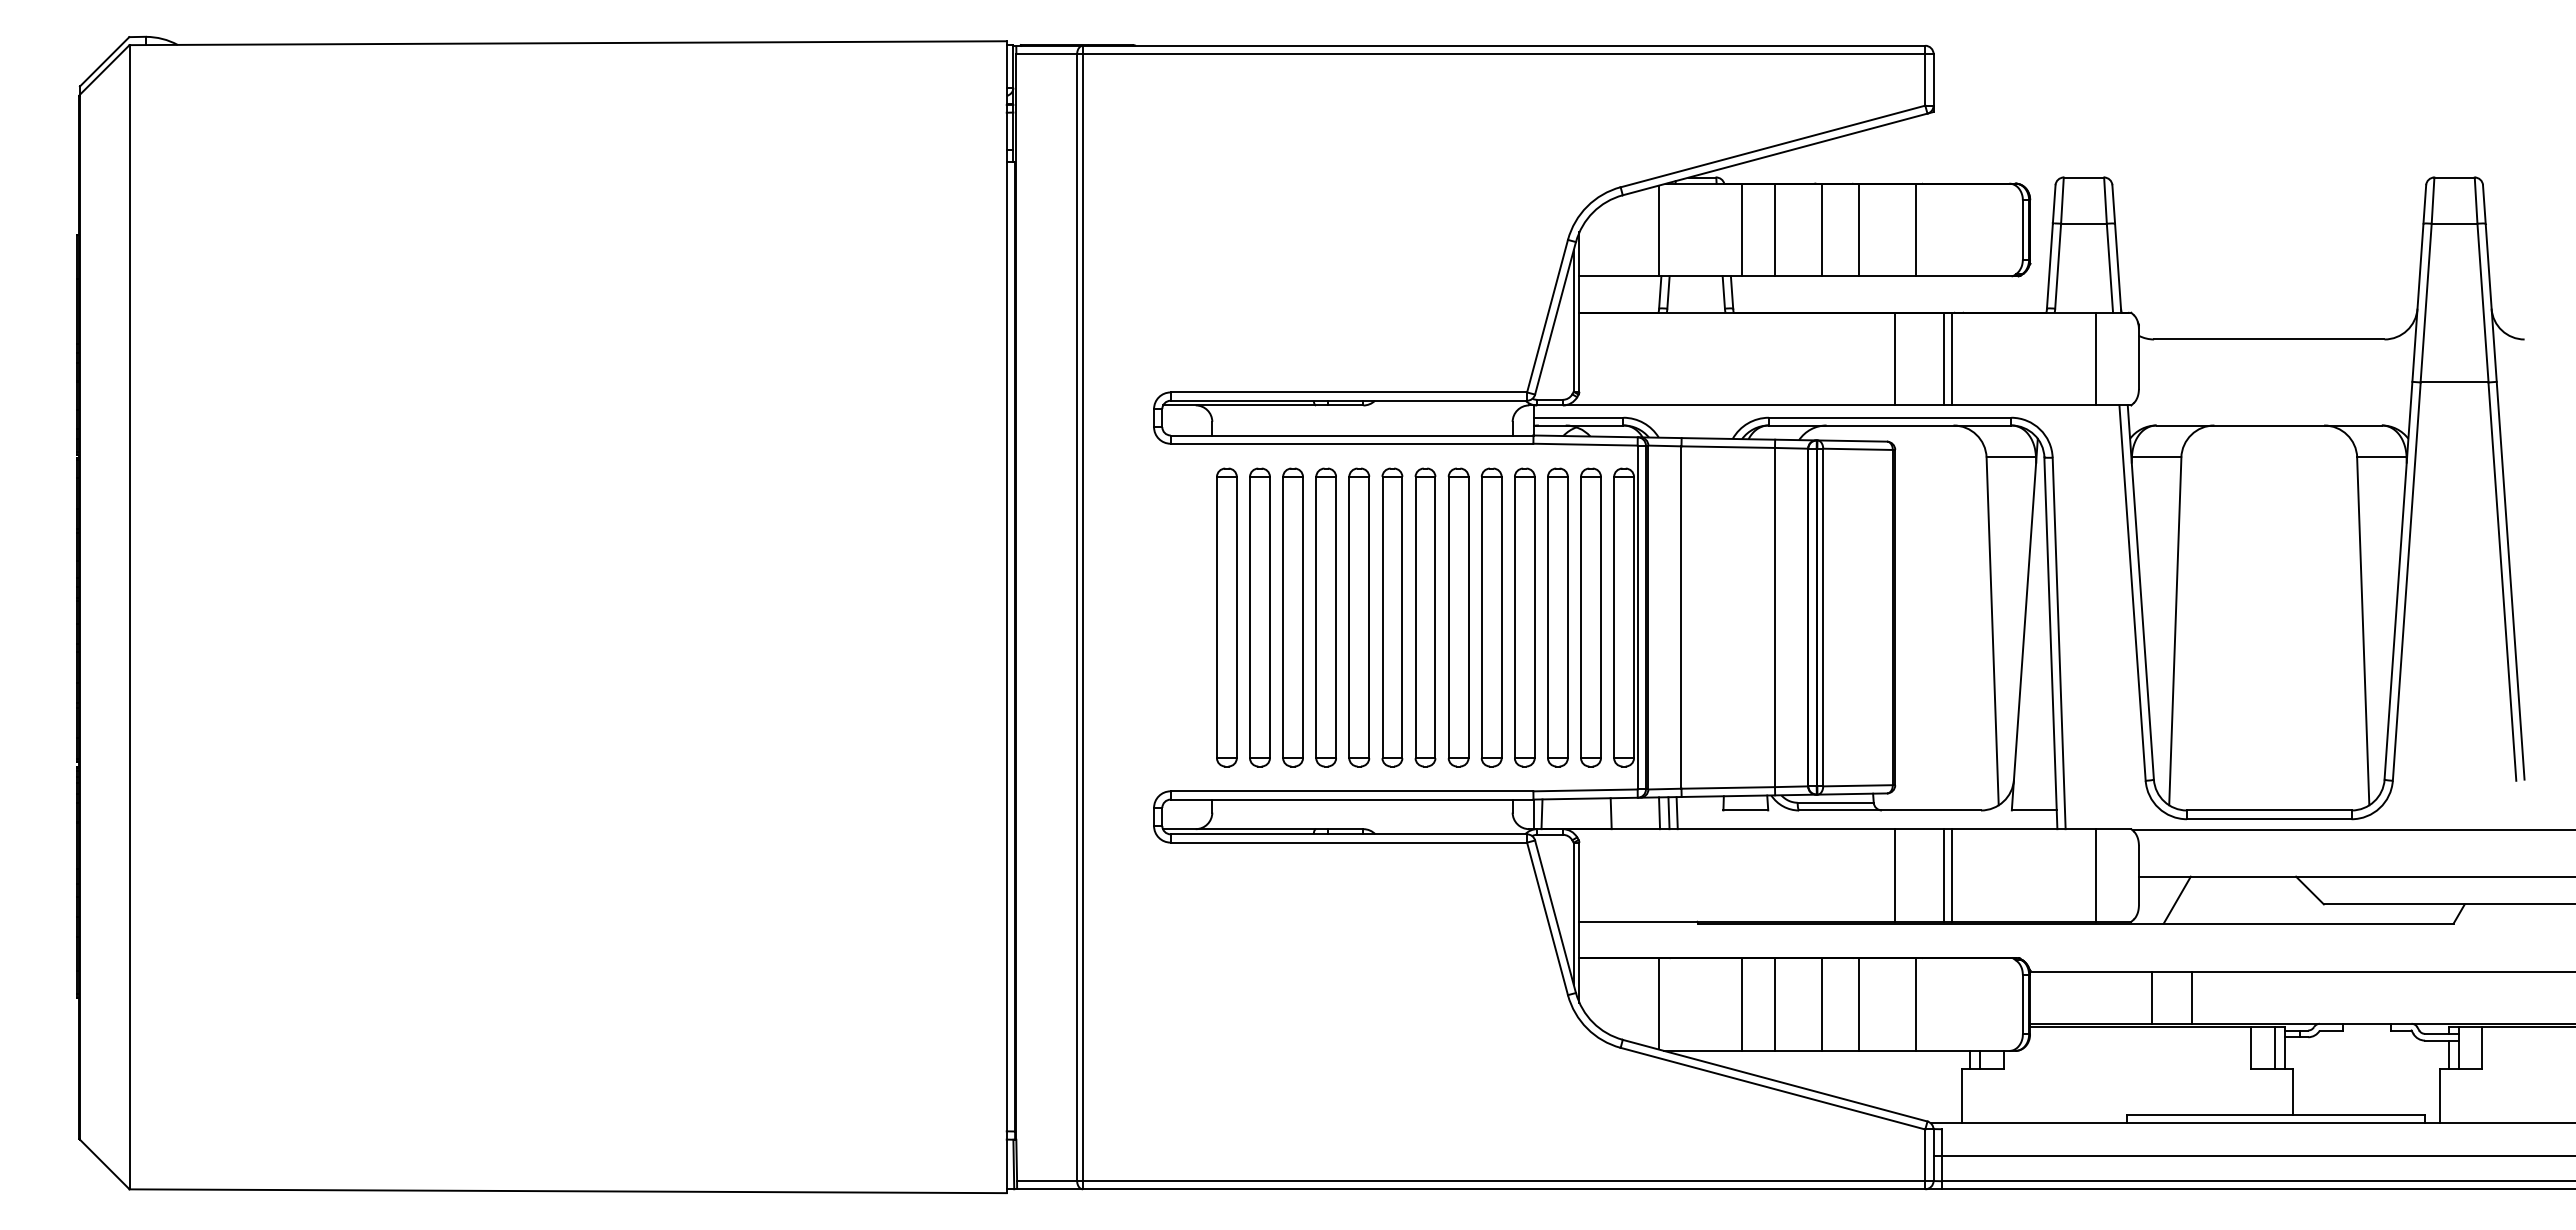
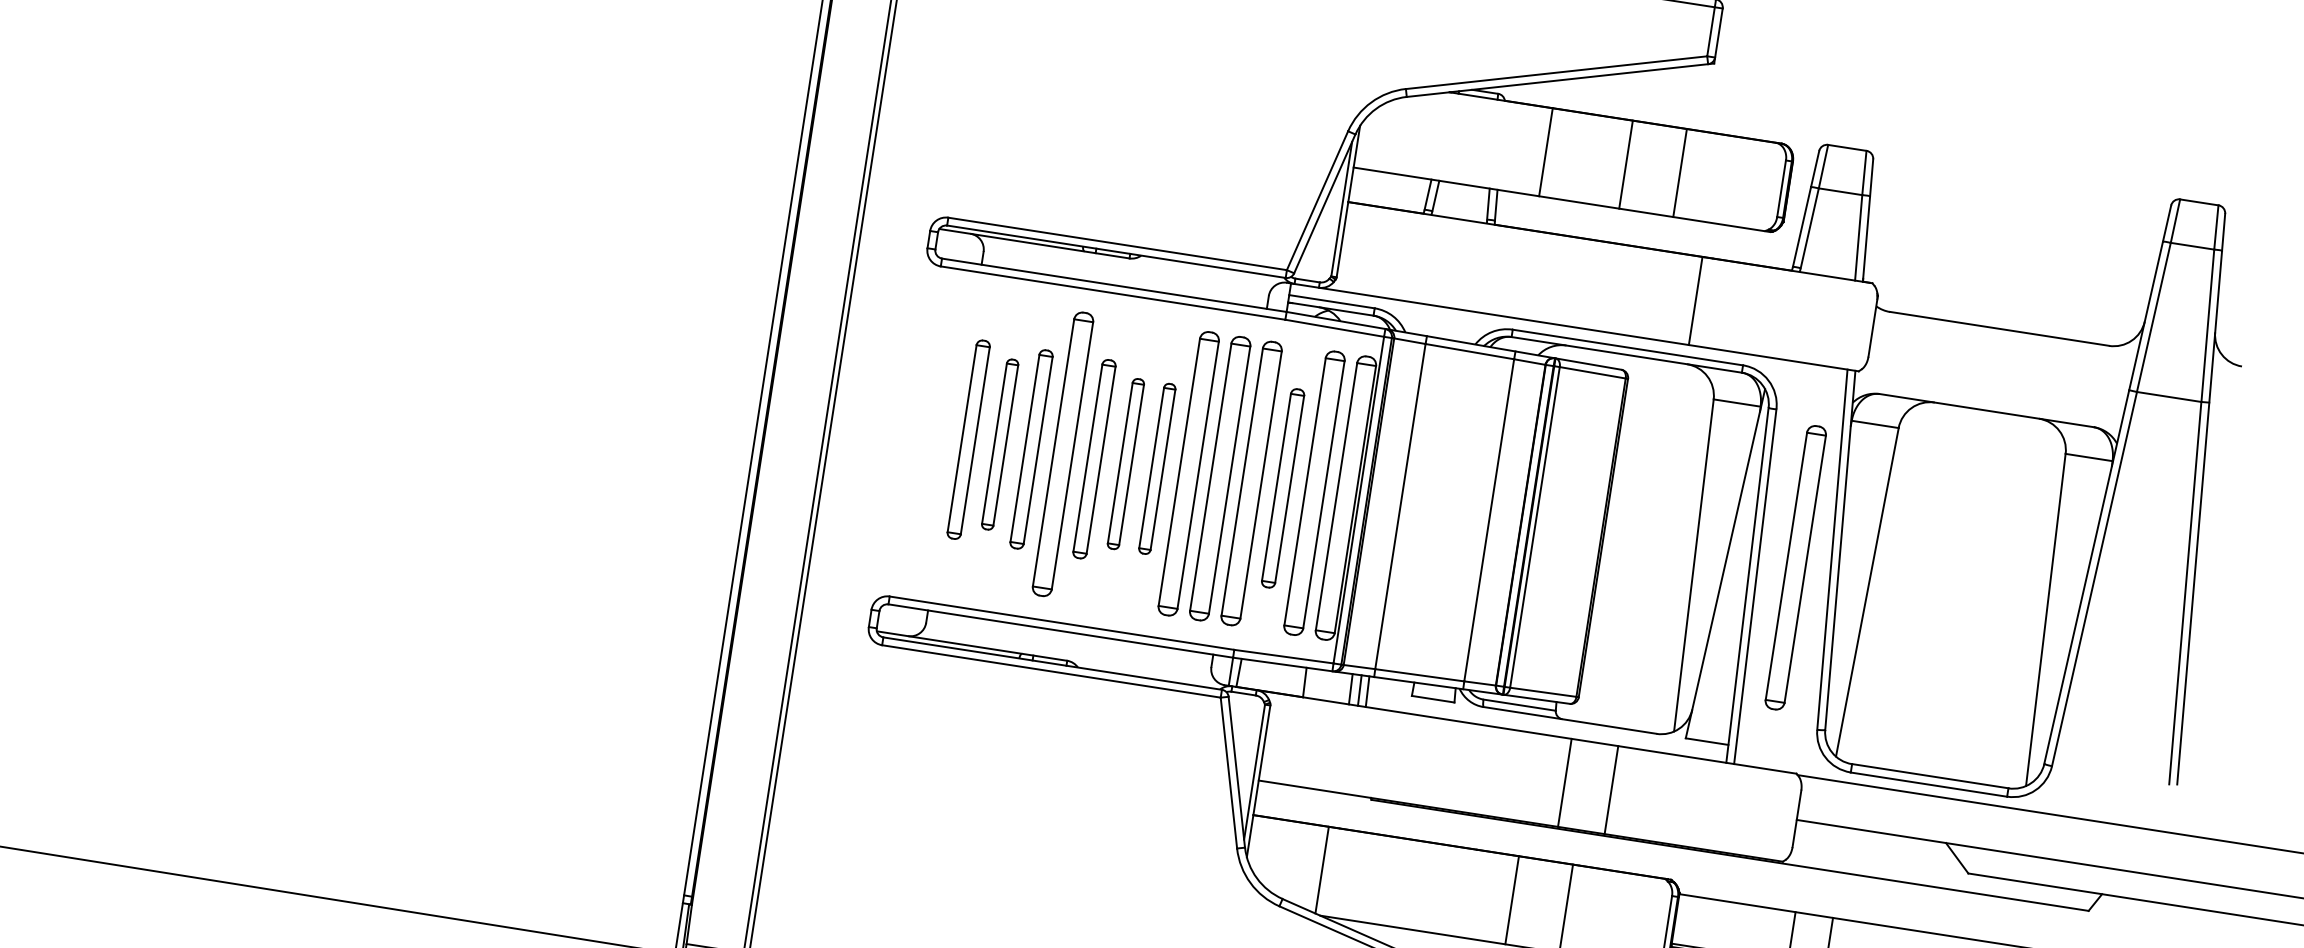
line: (1741, 229) -> (1514, 146), removed
line: (1822, 229) -> (1591, 158), removed
line: (1658, 230) -> (1435, 135), removed
line: (1894, 358) -> (1640, 291), removed
line: (1943, 358) -> (1687, 299), removed
line: (2095, 358) -> (1831, 321), removed
part: (1226, 617) -> (968, 439), size x0.7
part: (1259, 617) -> (999, 444), size x0.6
part: (1292, 617) -> (1031, 449), size x0.7
part: (1359, 617) -> (1094, 459), size x0.7
part: (1392, 617) -> (1125, 464), size x0.6
part: (1425, 617) -> (1157, 468), size x0.6
part: (1557, 617) -> (1282, 488), size x0.7
part: (2097, 617) -> (1795, 567), added
line: (1952, 875) -> (1619, 791), removed
line: (2095, 875) -> (1755, 812), removed
line: (2176, 899) -> (1829, 847), removed
line: (1741, 1004) -> (1400, 882), removed
line: (1774, 1004) -> (1431, 887), removed
line: (1822, 1004) -> (1477, 894), removed

